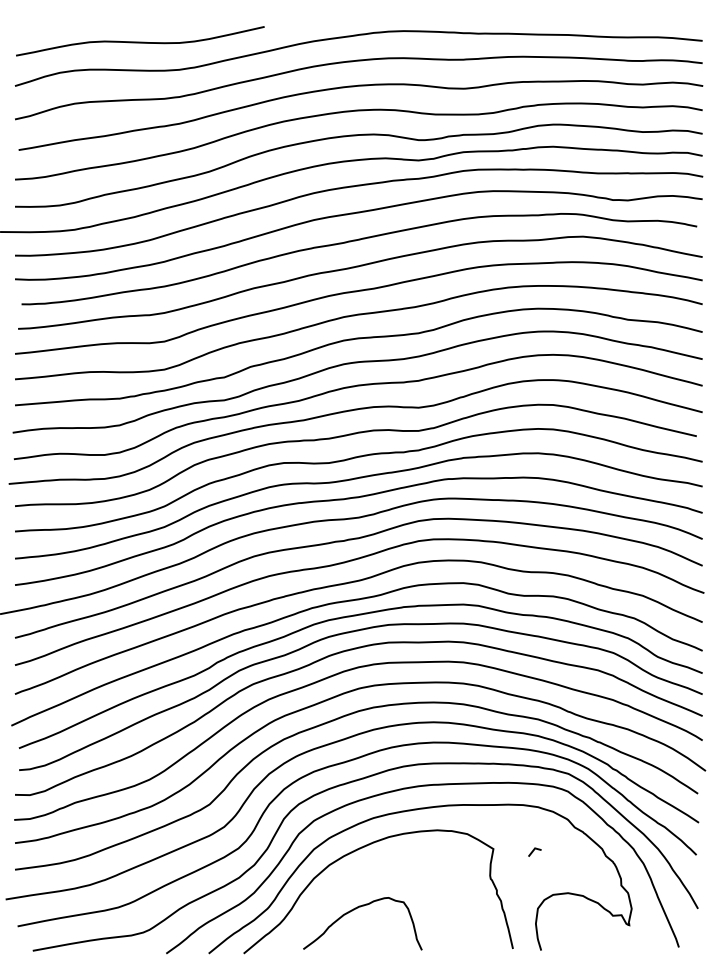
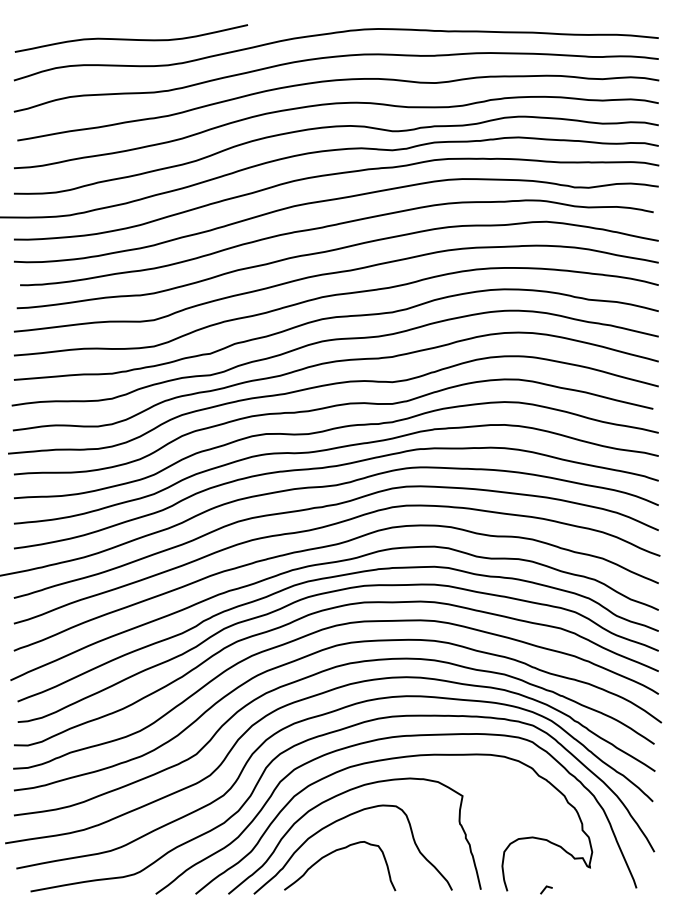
line: (534, 850) -> (546, 888), moved
curve: (361, 876) -> (338, 821), added

